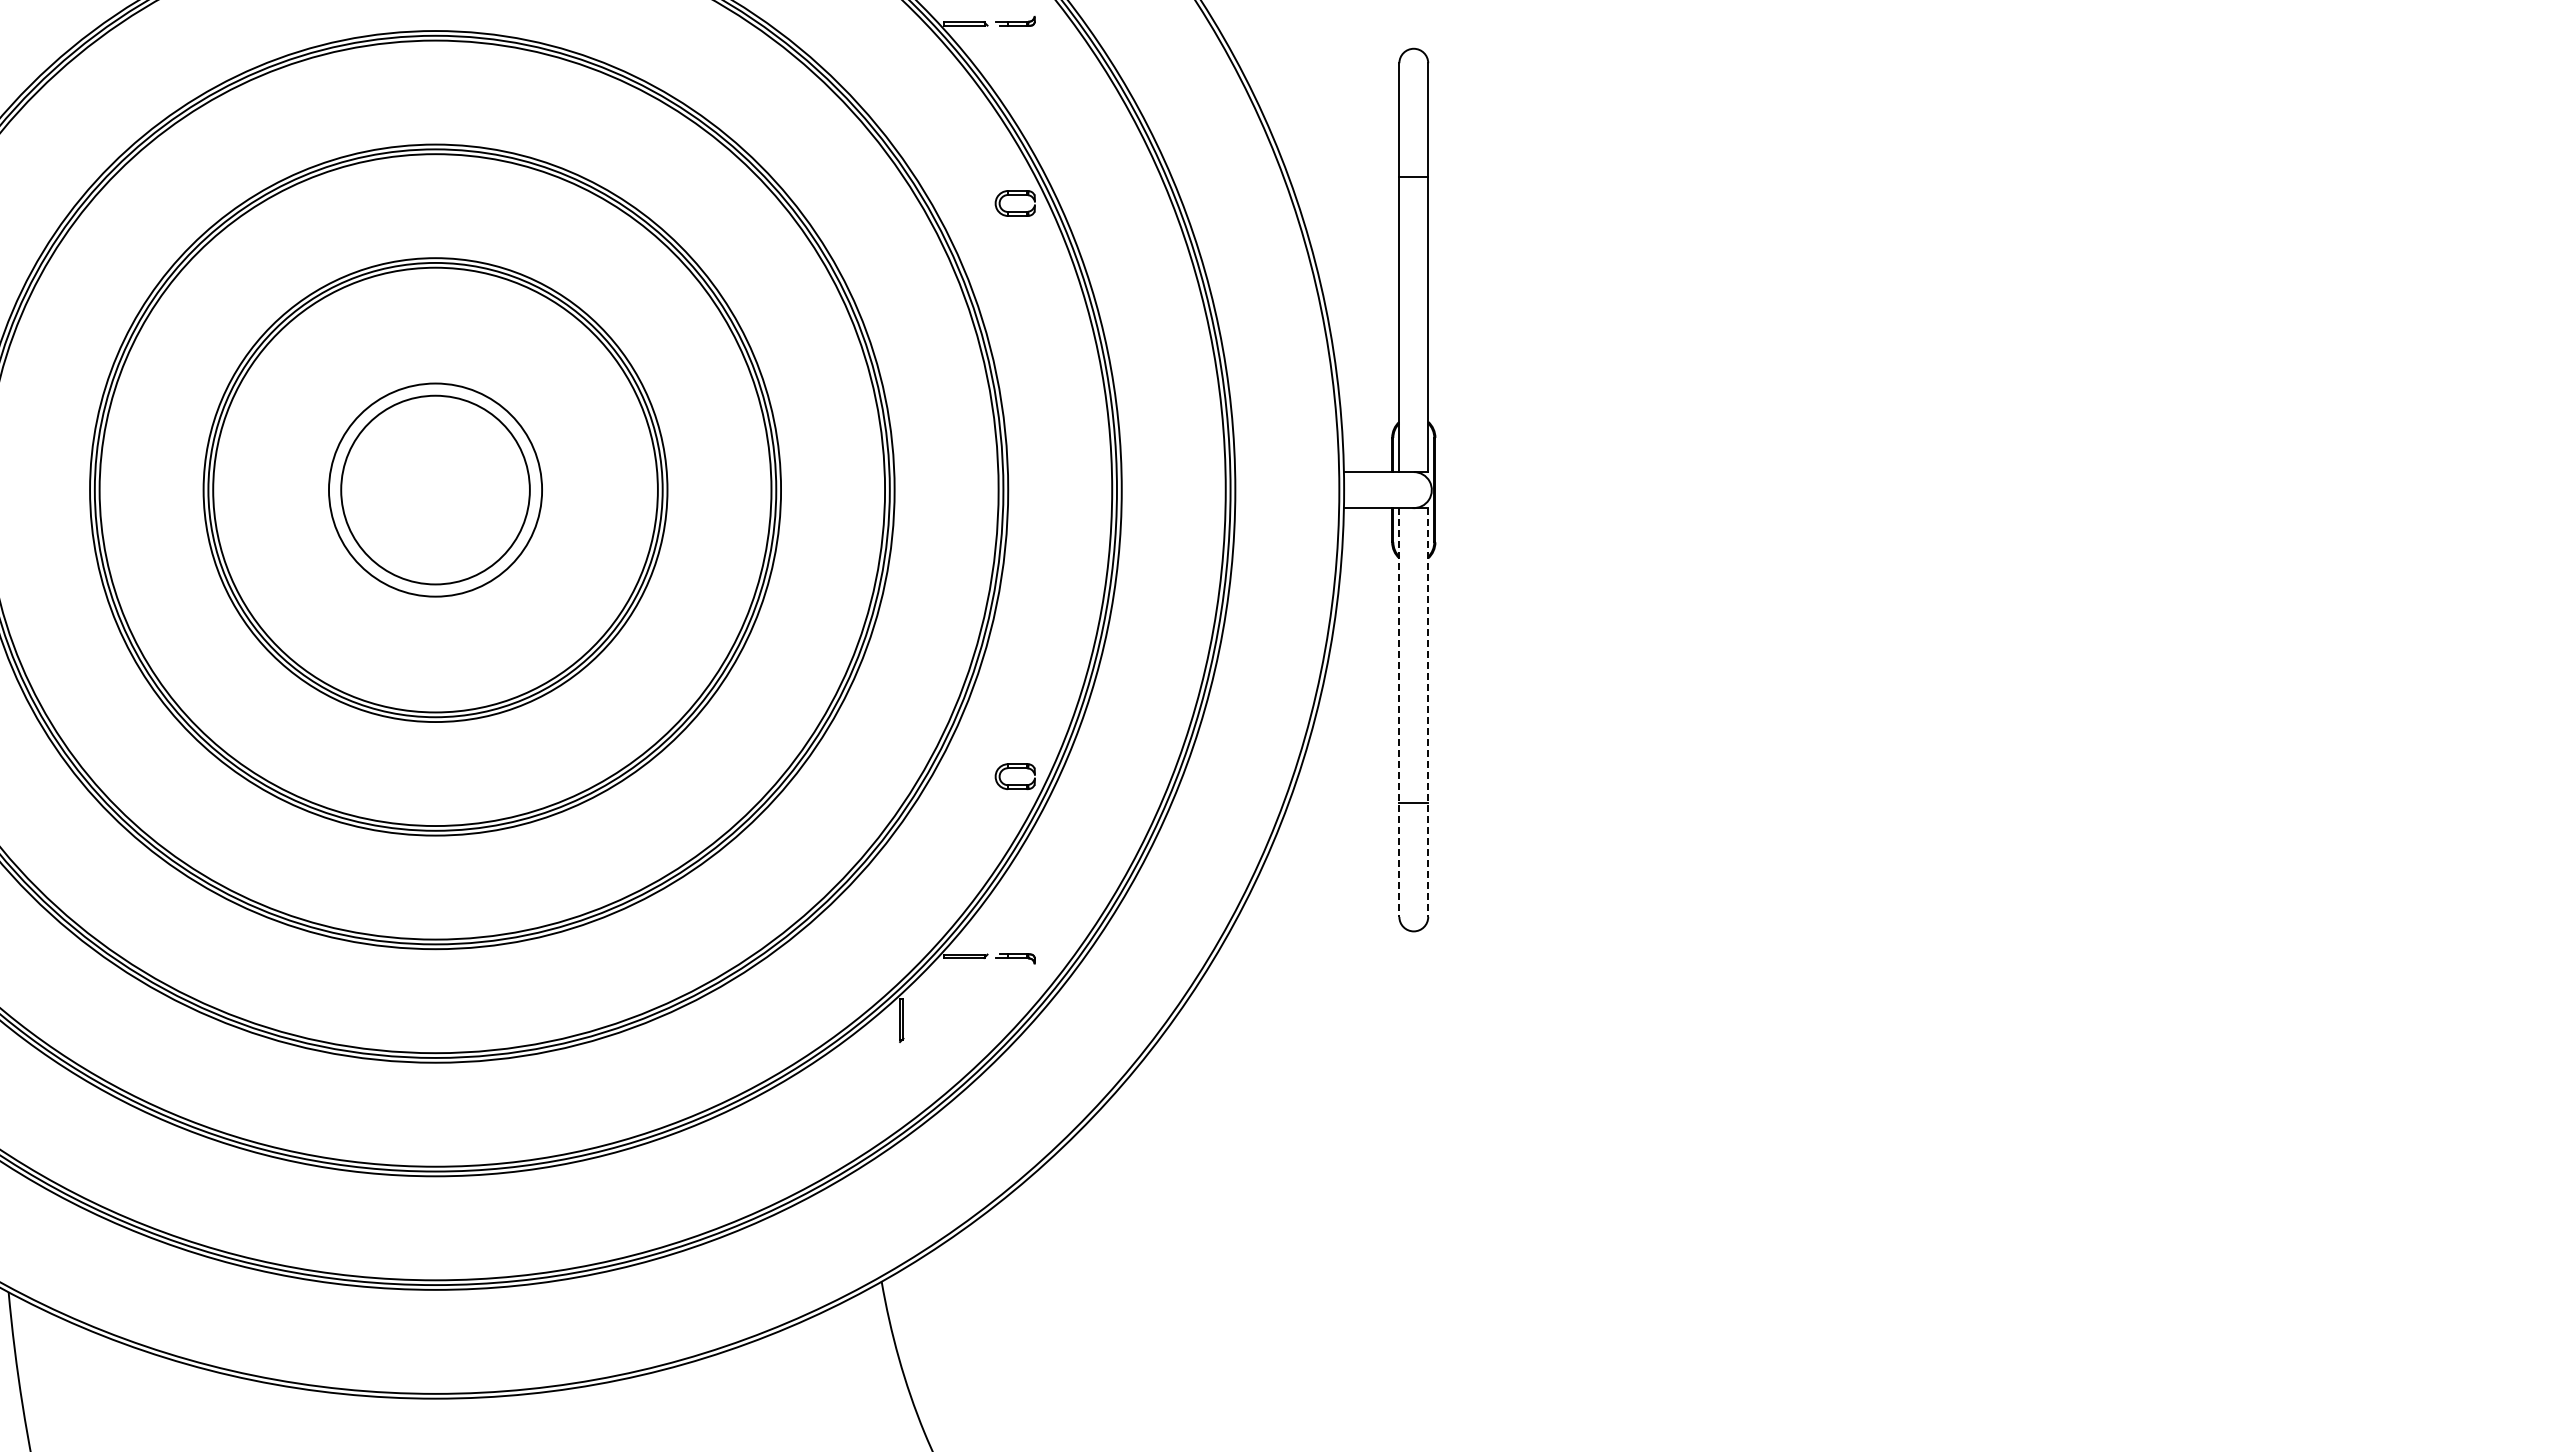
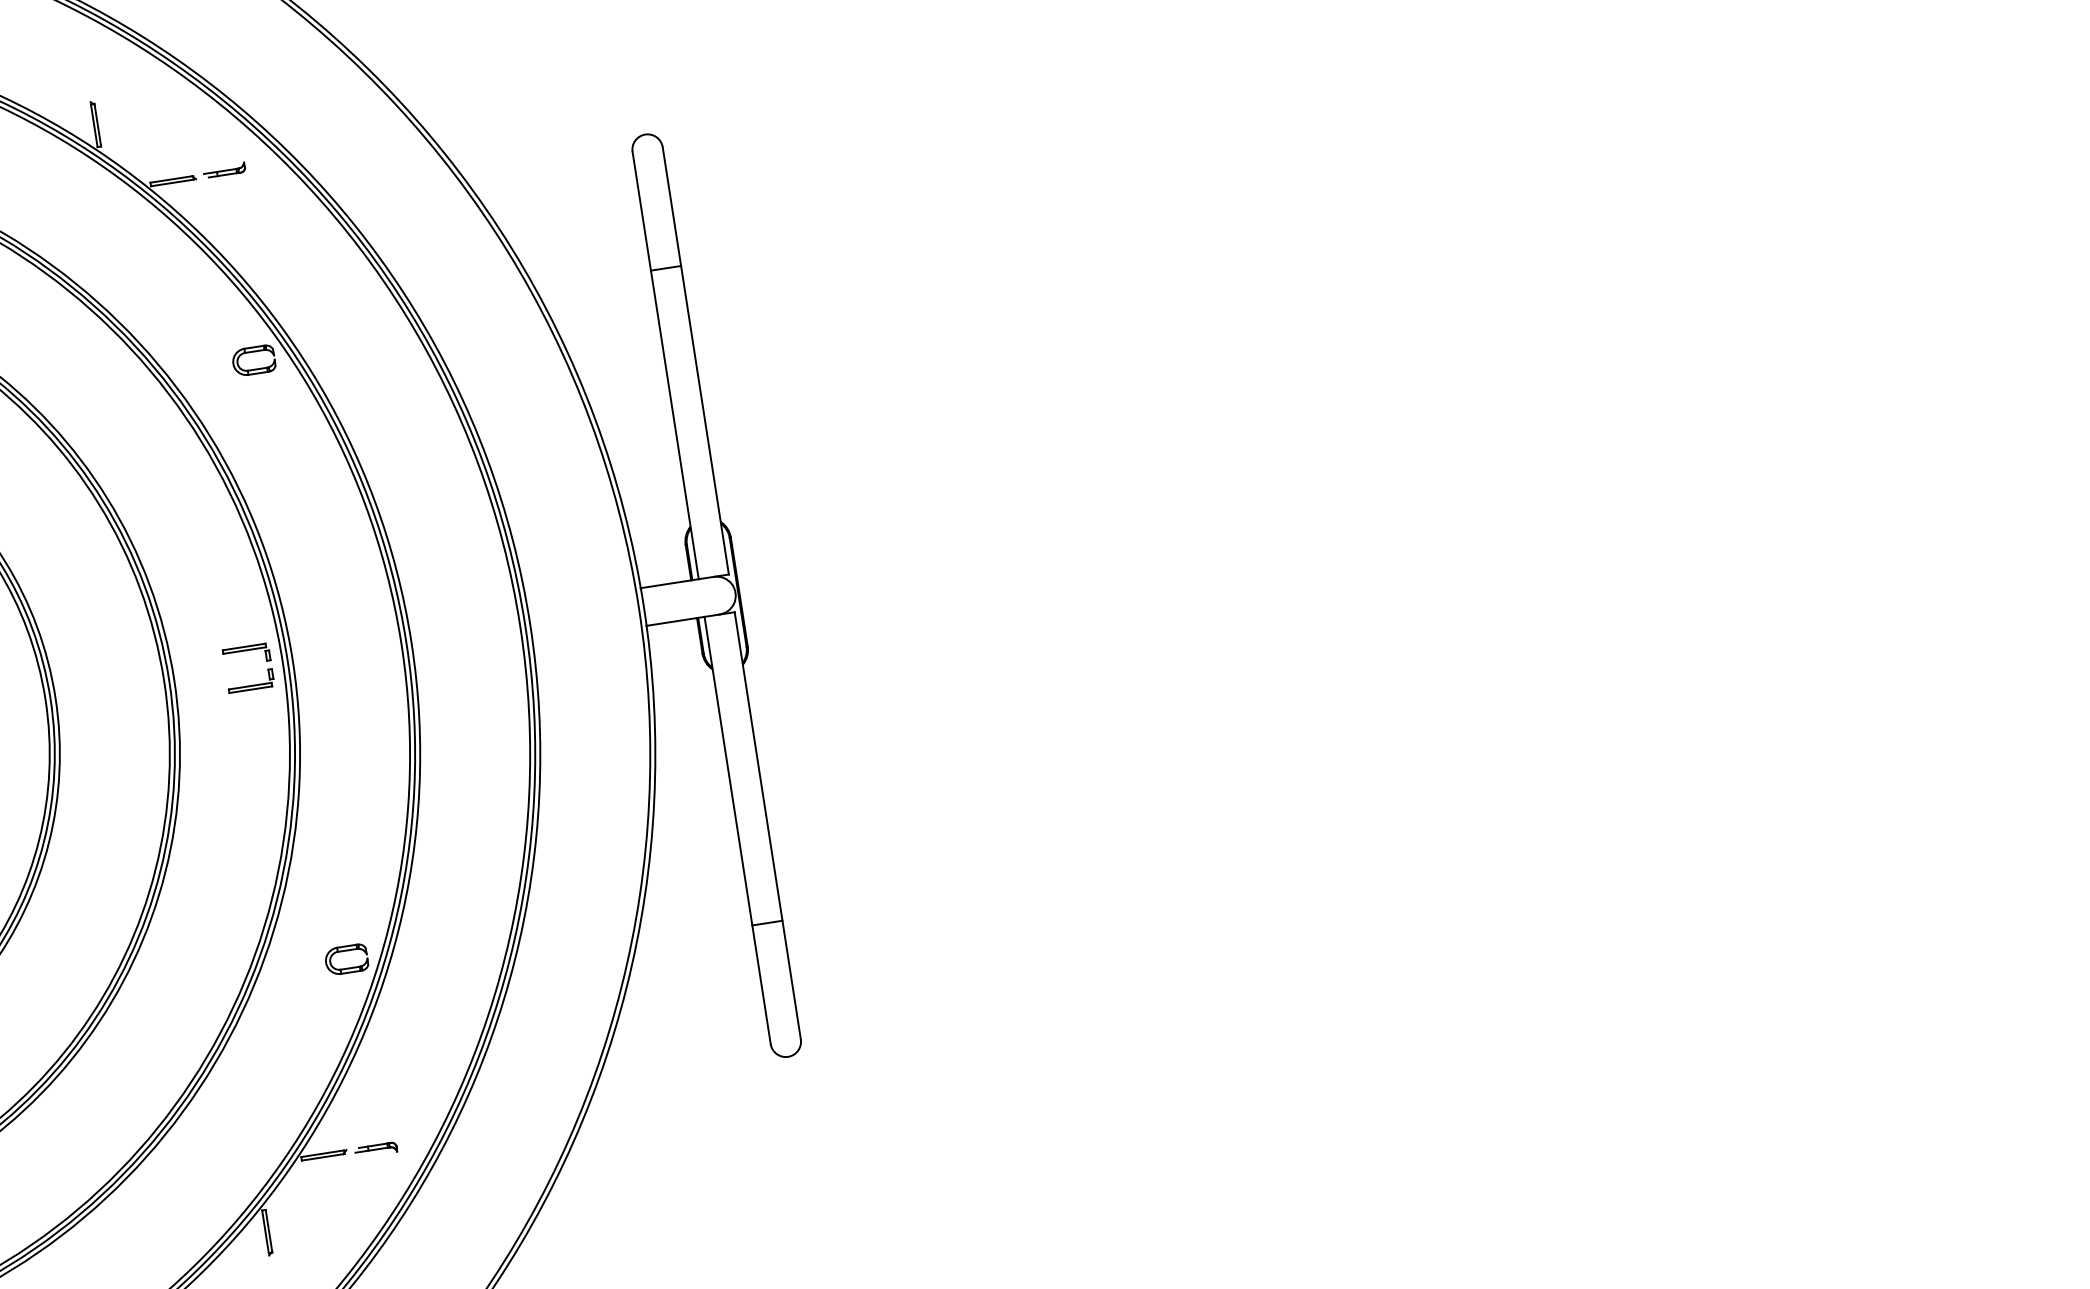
part: (965, 506) -> (250, 685), added
line: (1399, 713) -> (737, 831), dashed -> solid
line: (1428, 713) -> (768, 826), dashed -> solid

